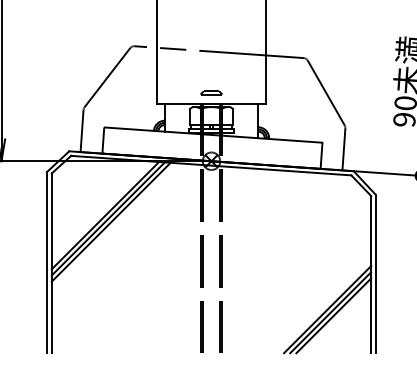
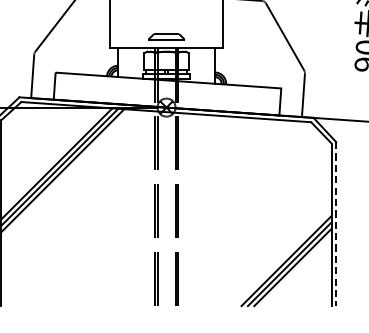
part: (211, 92) -> (166, 36), size x1.6
line: (375, 274) -> (336, 224), solid -> dashed

